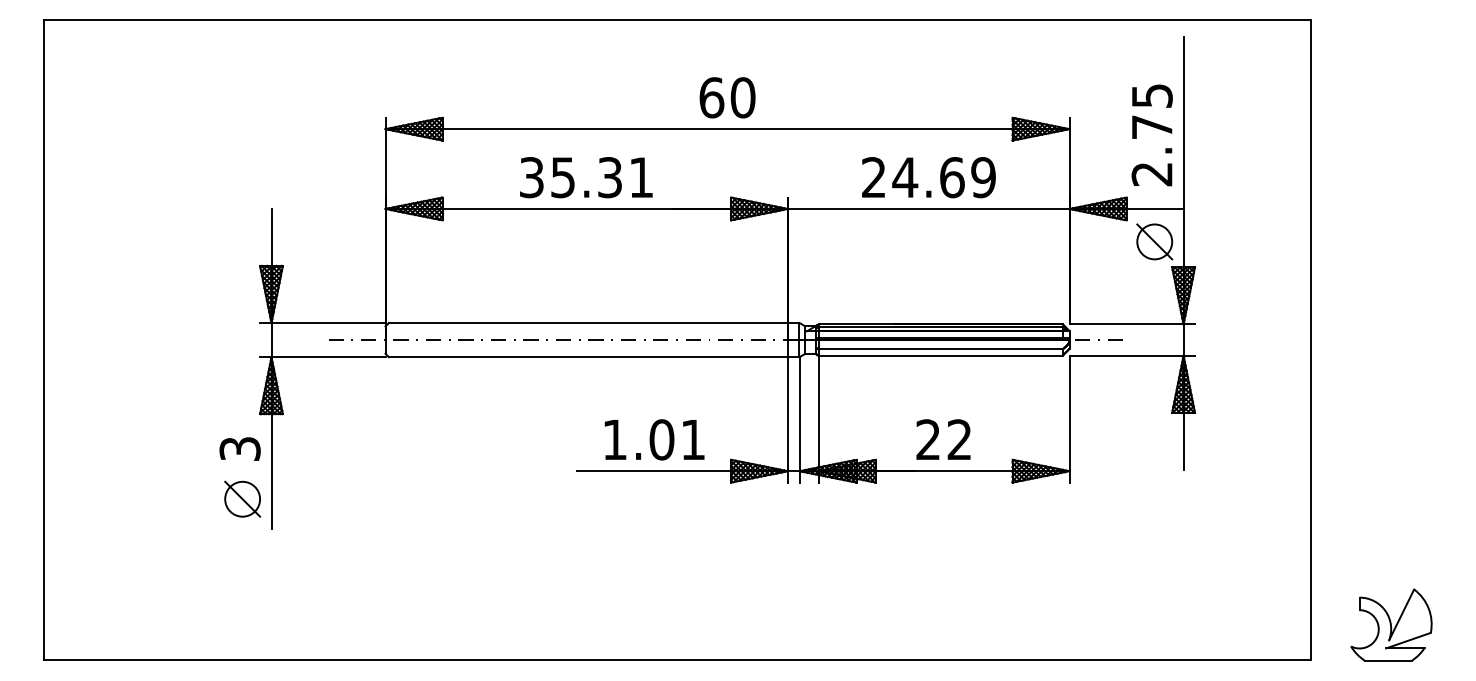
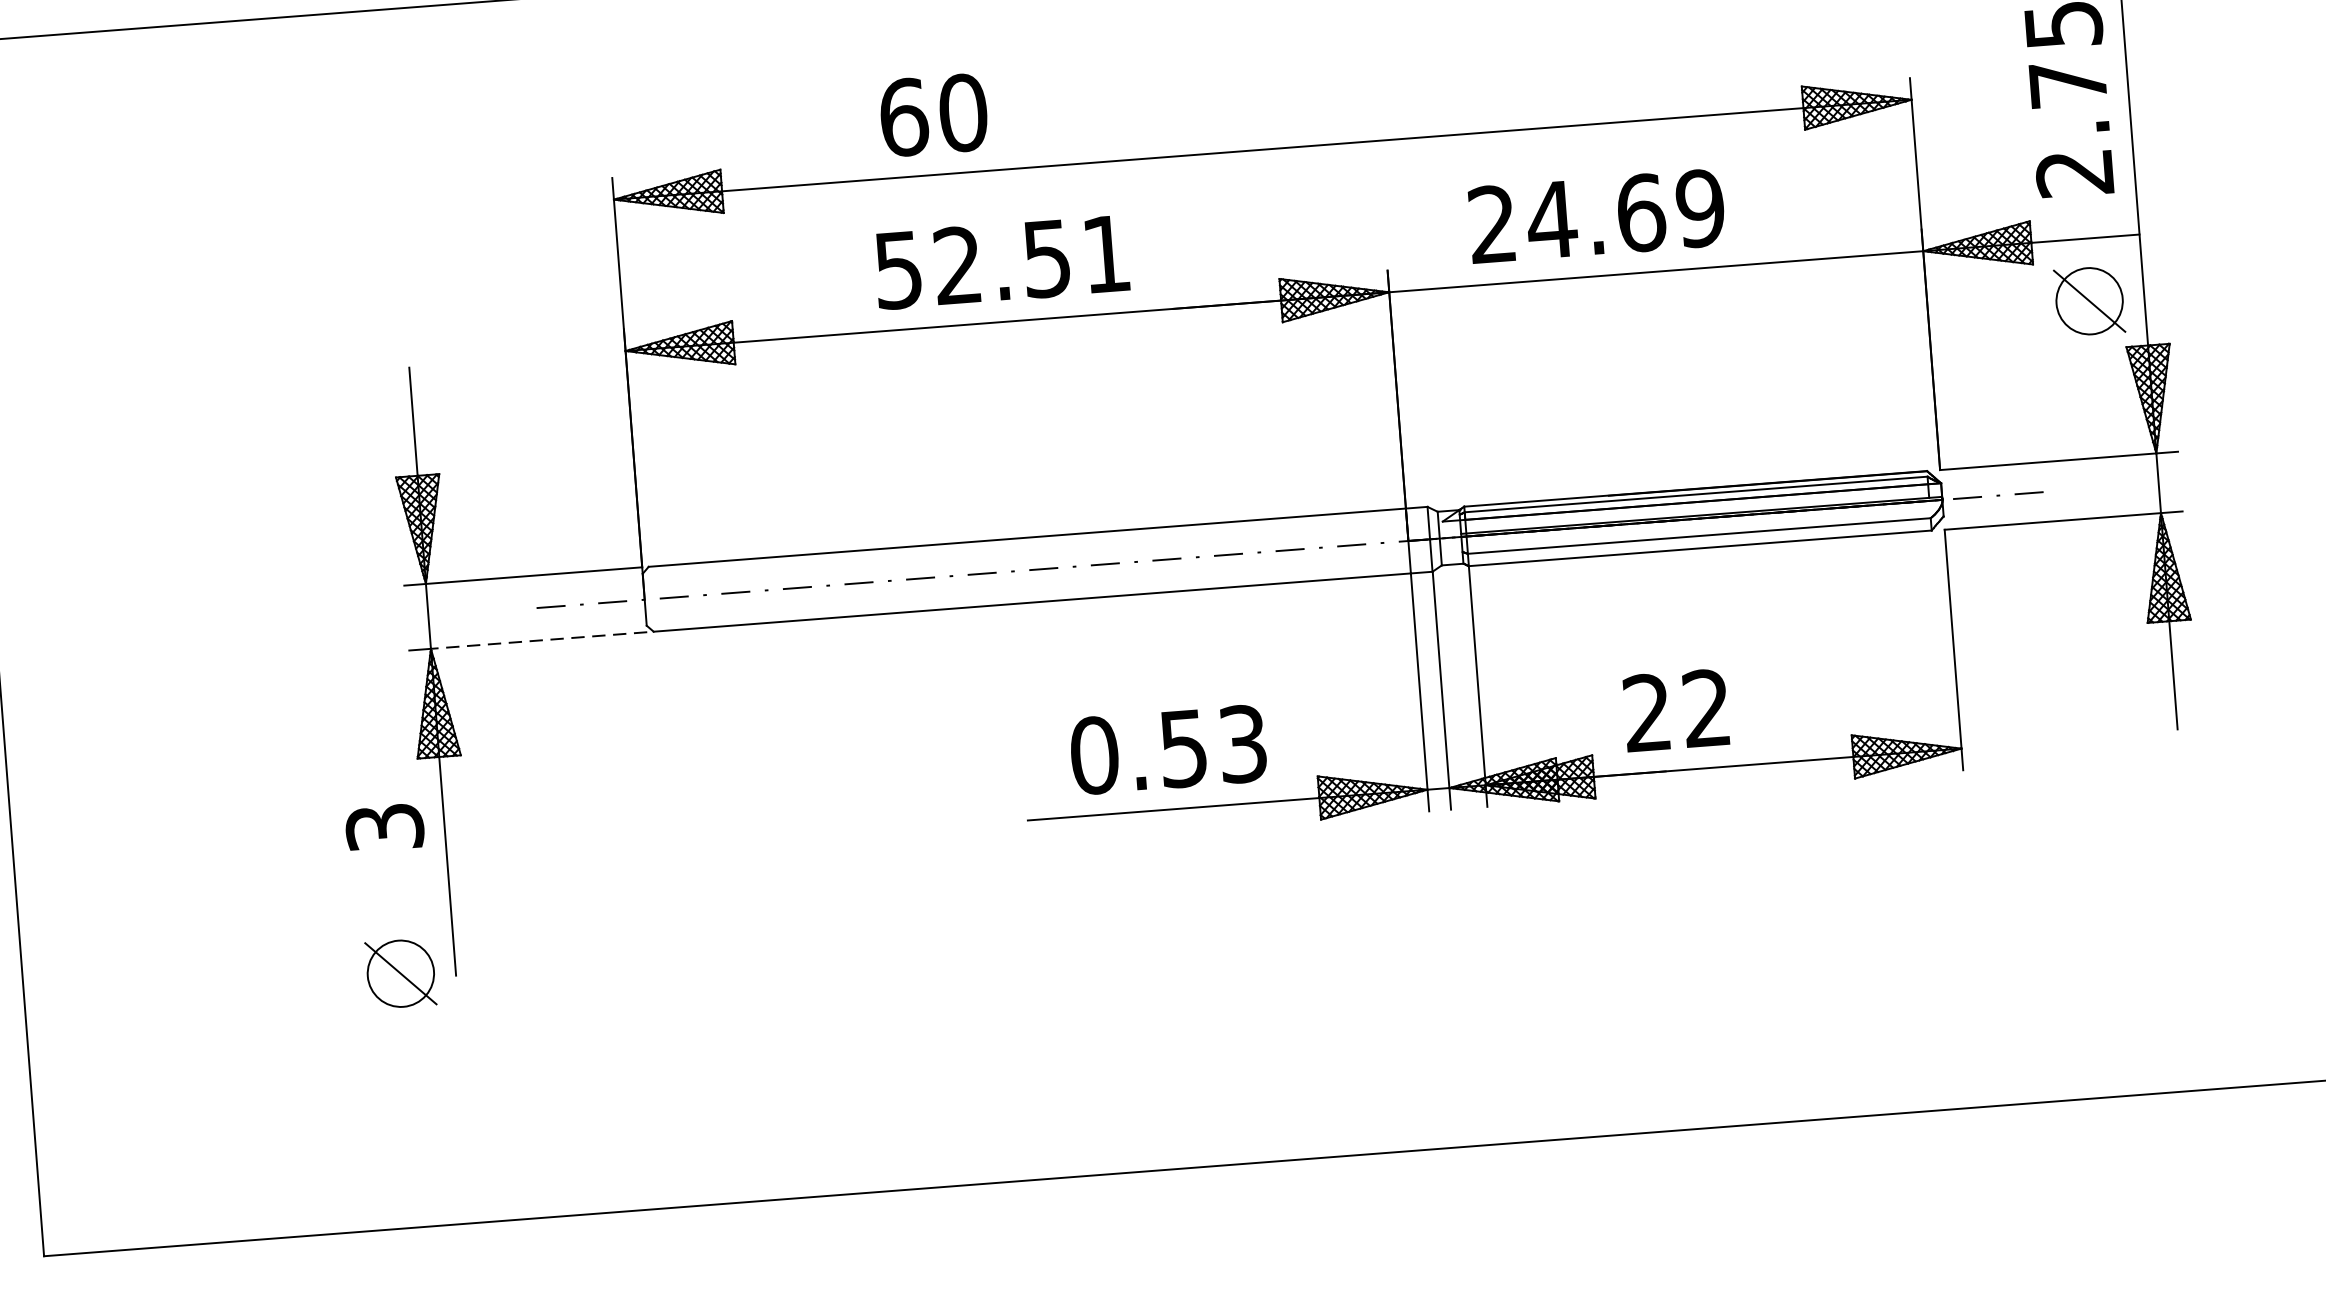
text: (727, 97) -> (933, 114), moved
text: (570, 177) -> (971, 264), 35.31 -> 52.51
text: (928, 177) -> (1596, 216), moved
line: (328, 357) -> (539, 641), solid -> dashed
text: (653, 439) -> (1167, 749), 1.01 -> 0.53
text: (943, 439) -> (1675, 710), moved
part: (242, 498) -> (400, 972), moved

